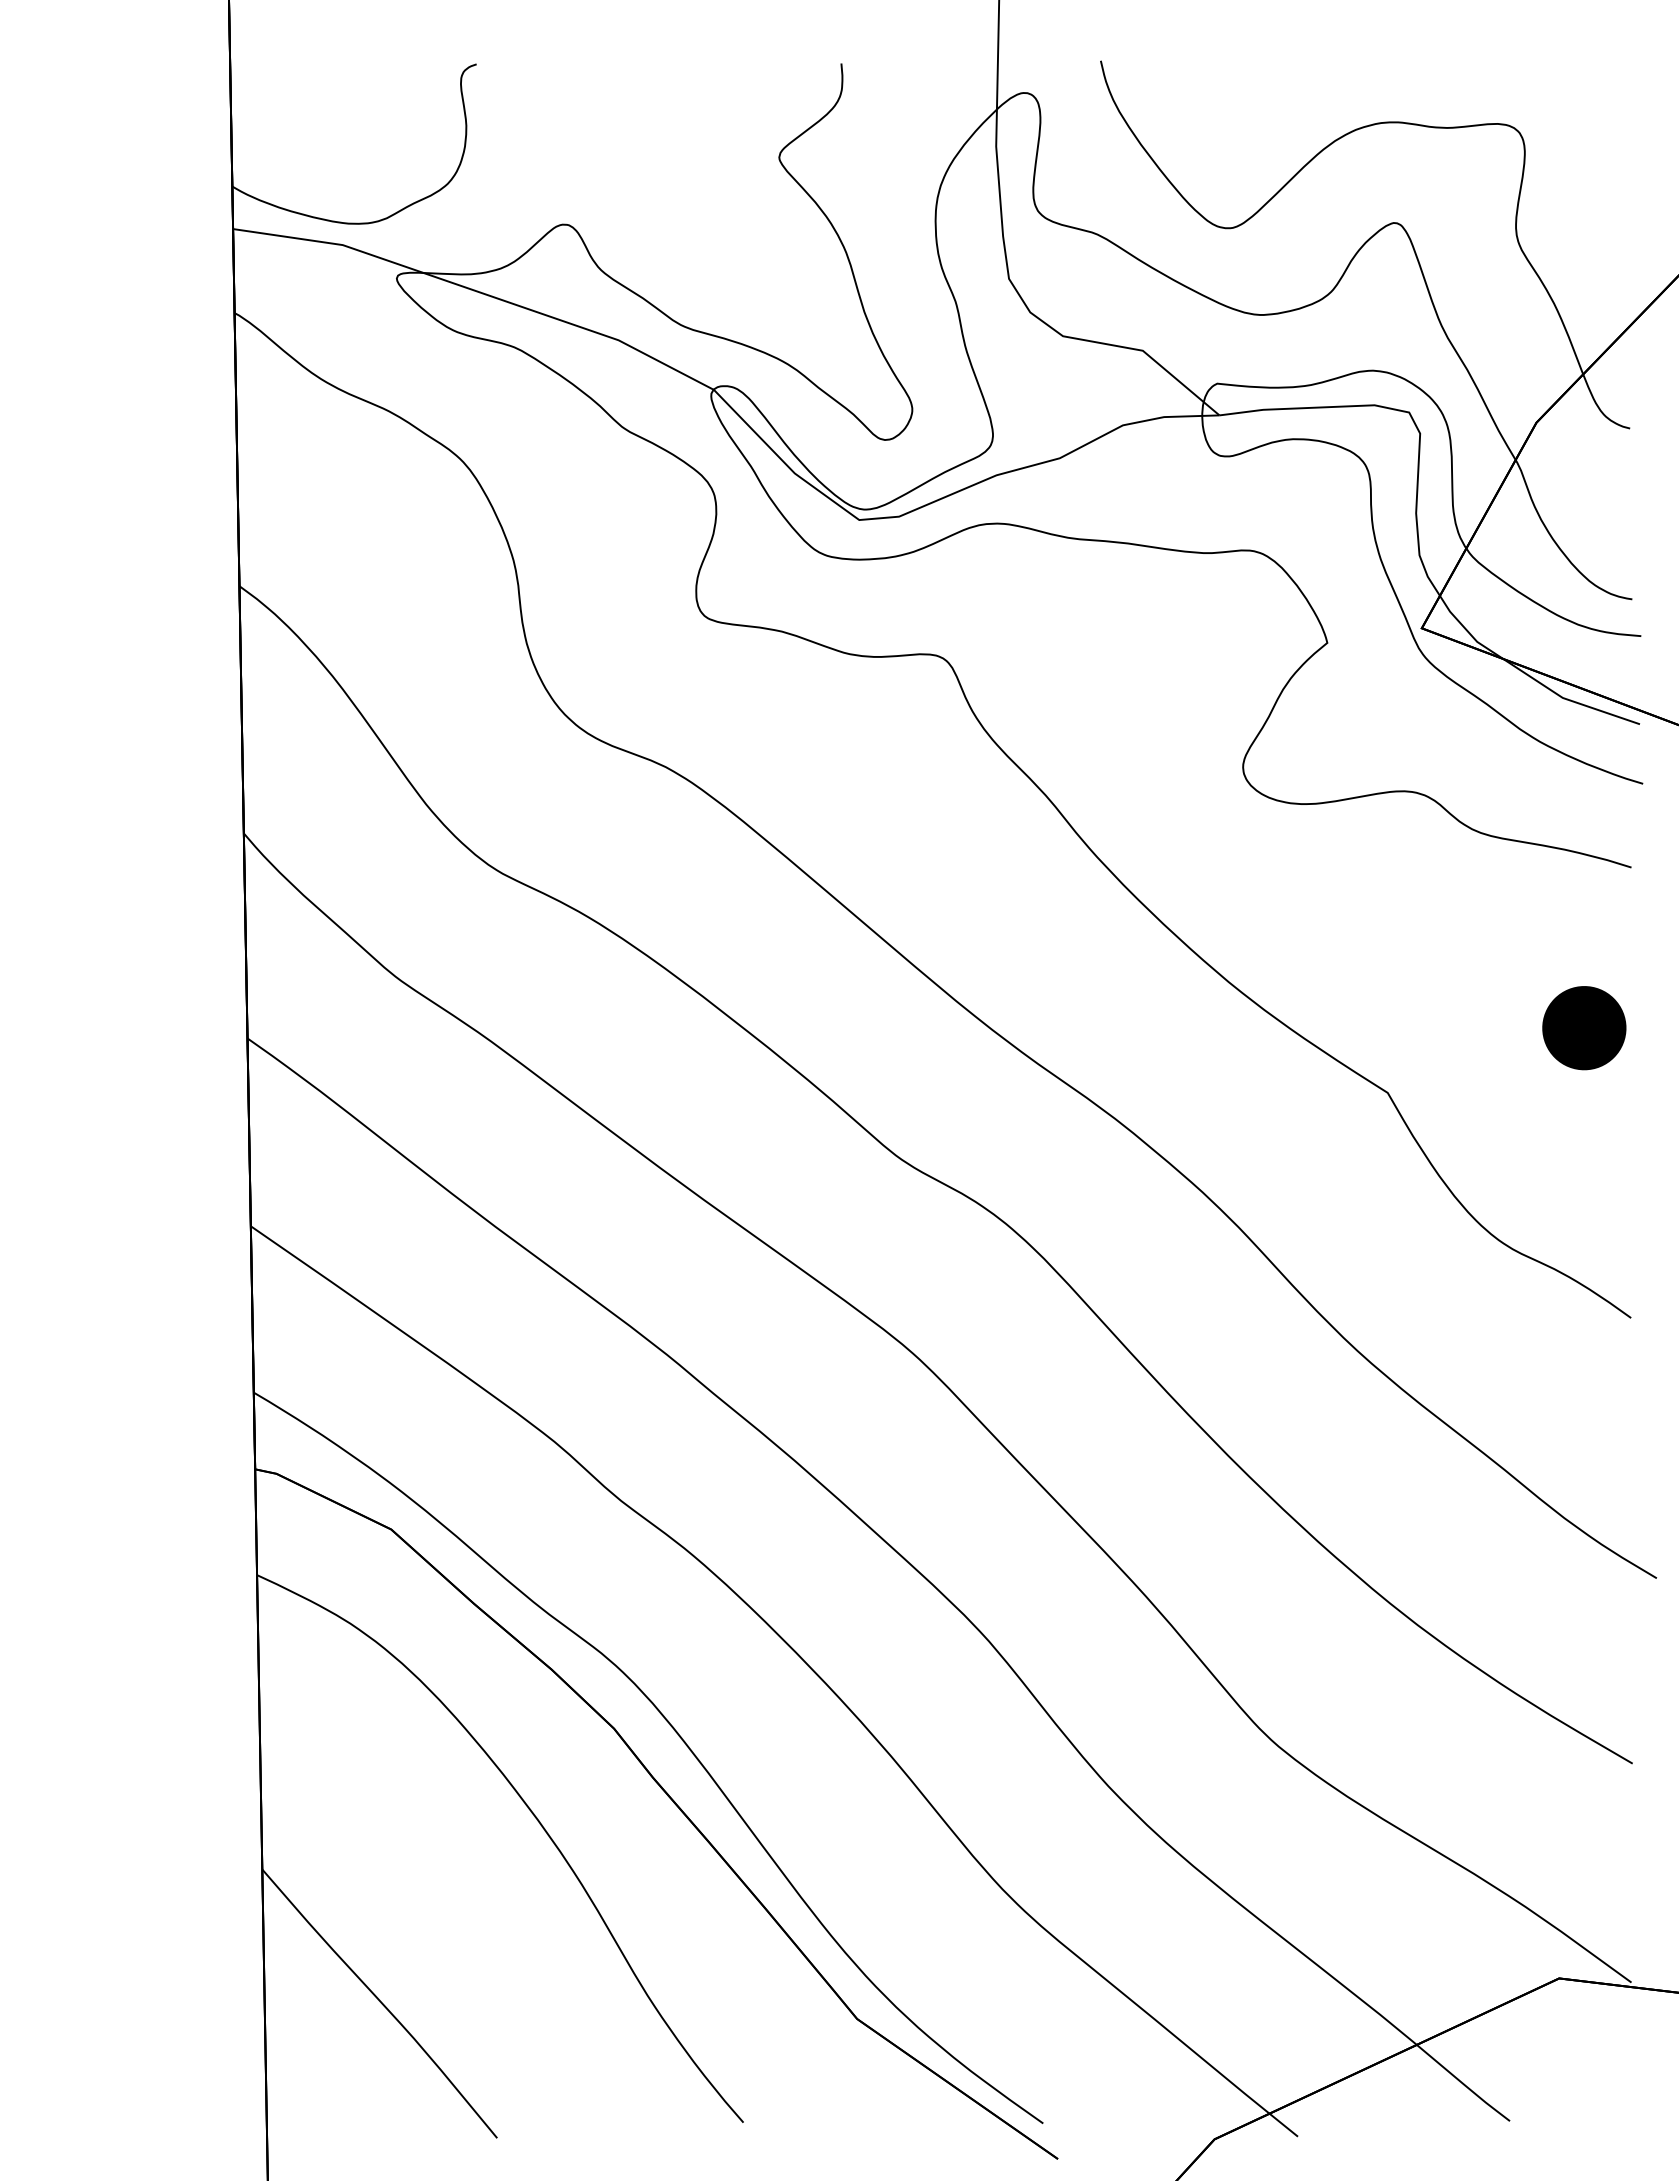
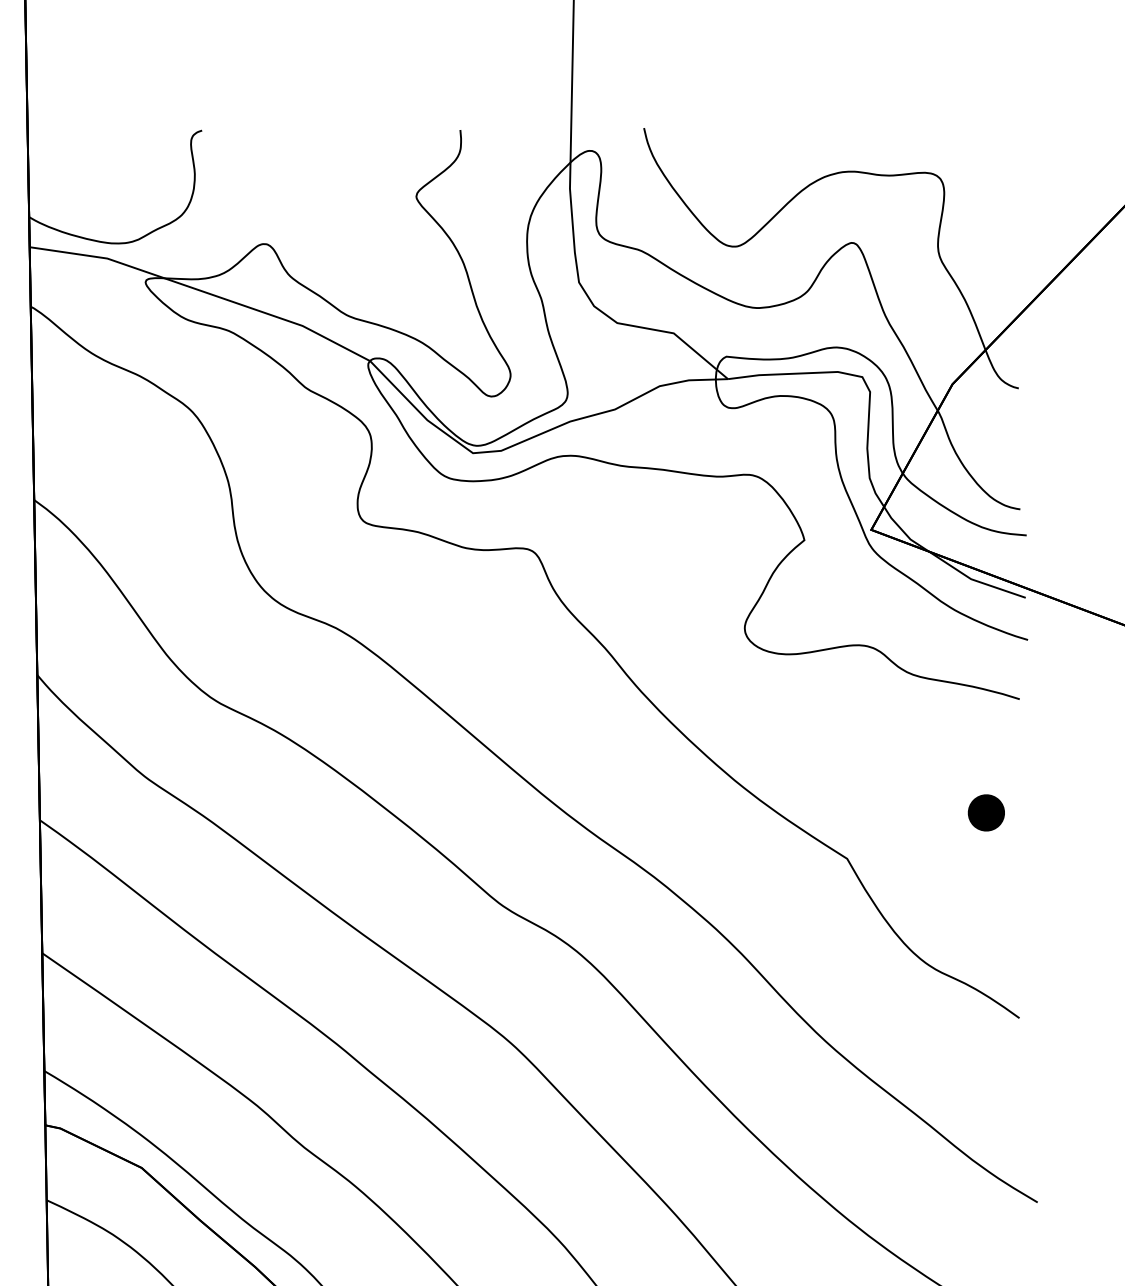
part: (1584, 1027) -> (986, 812), size x0.62

